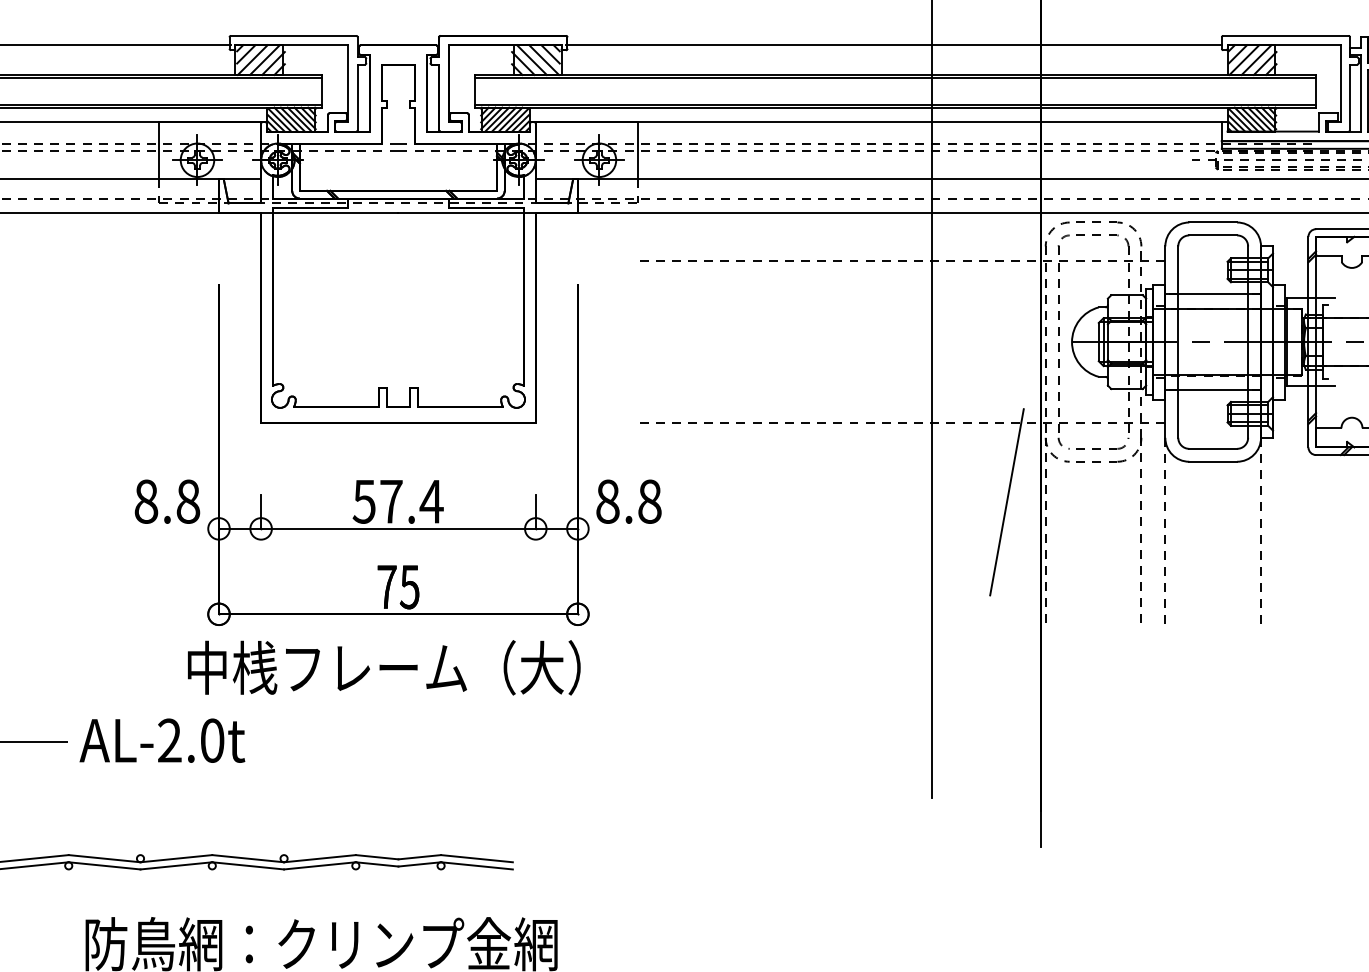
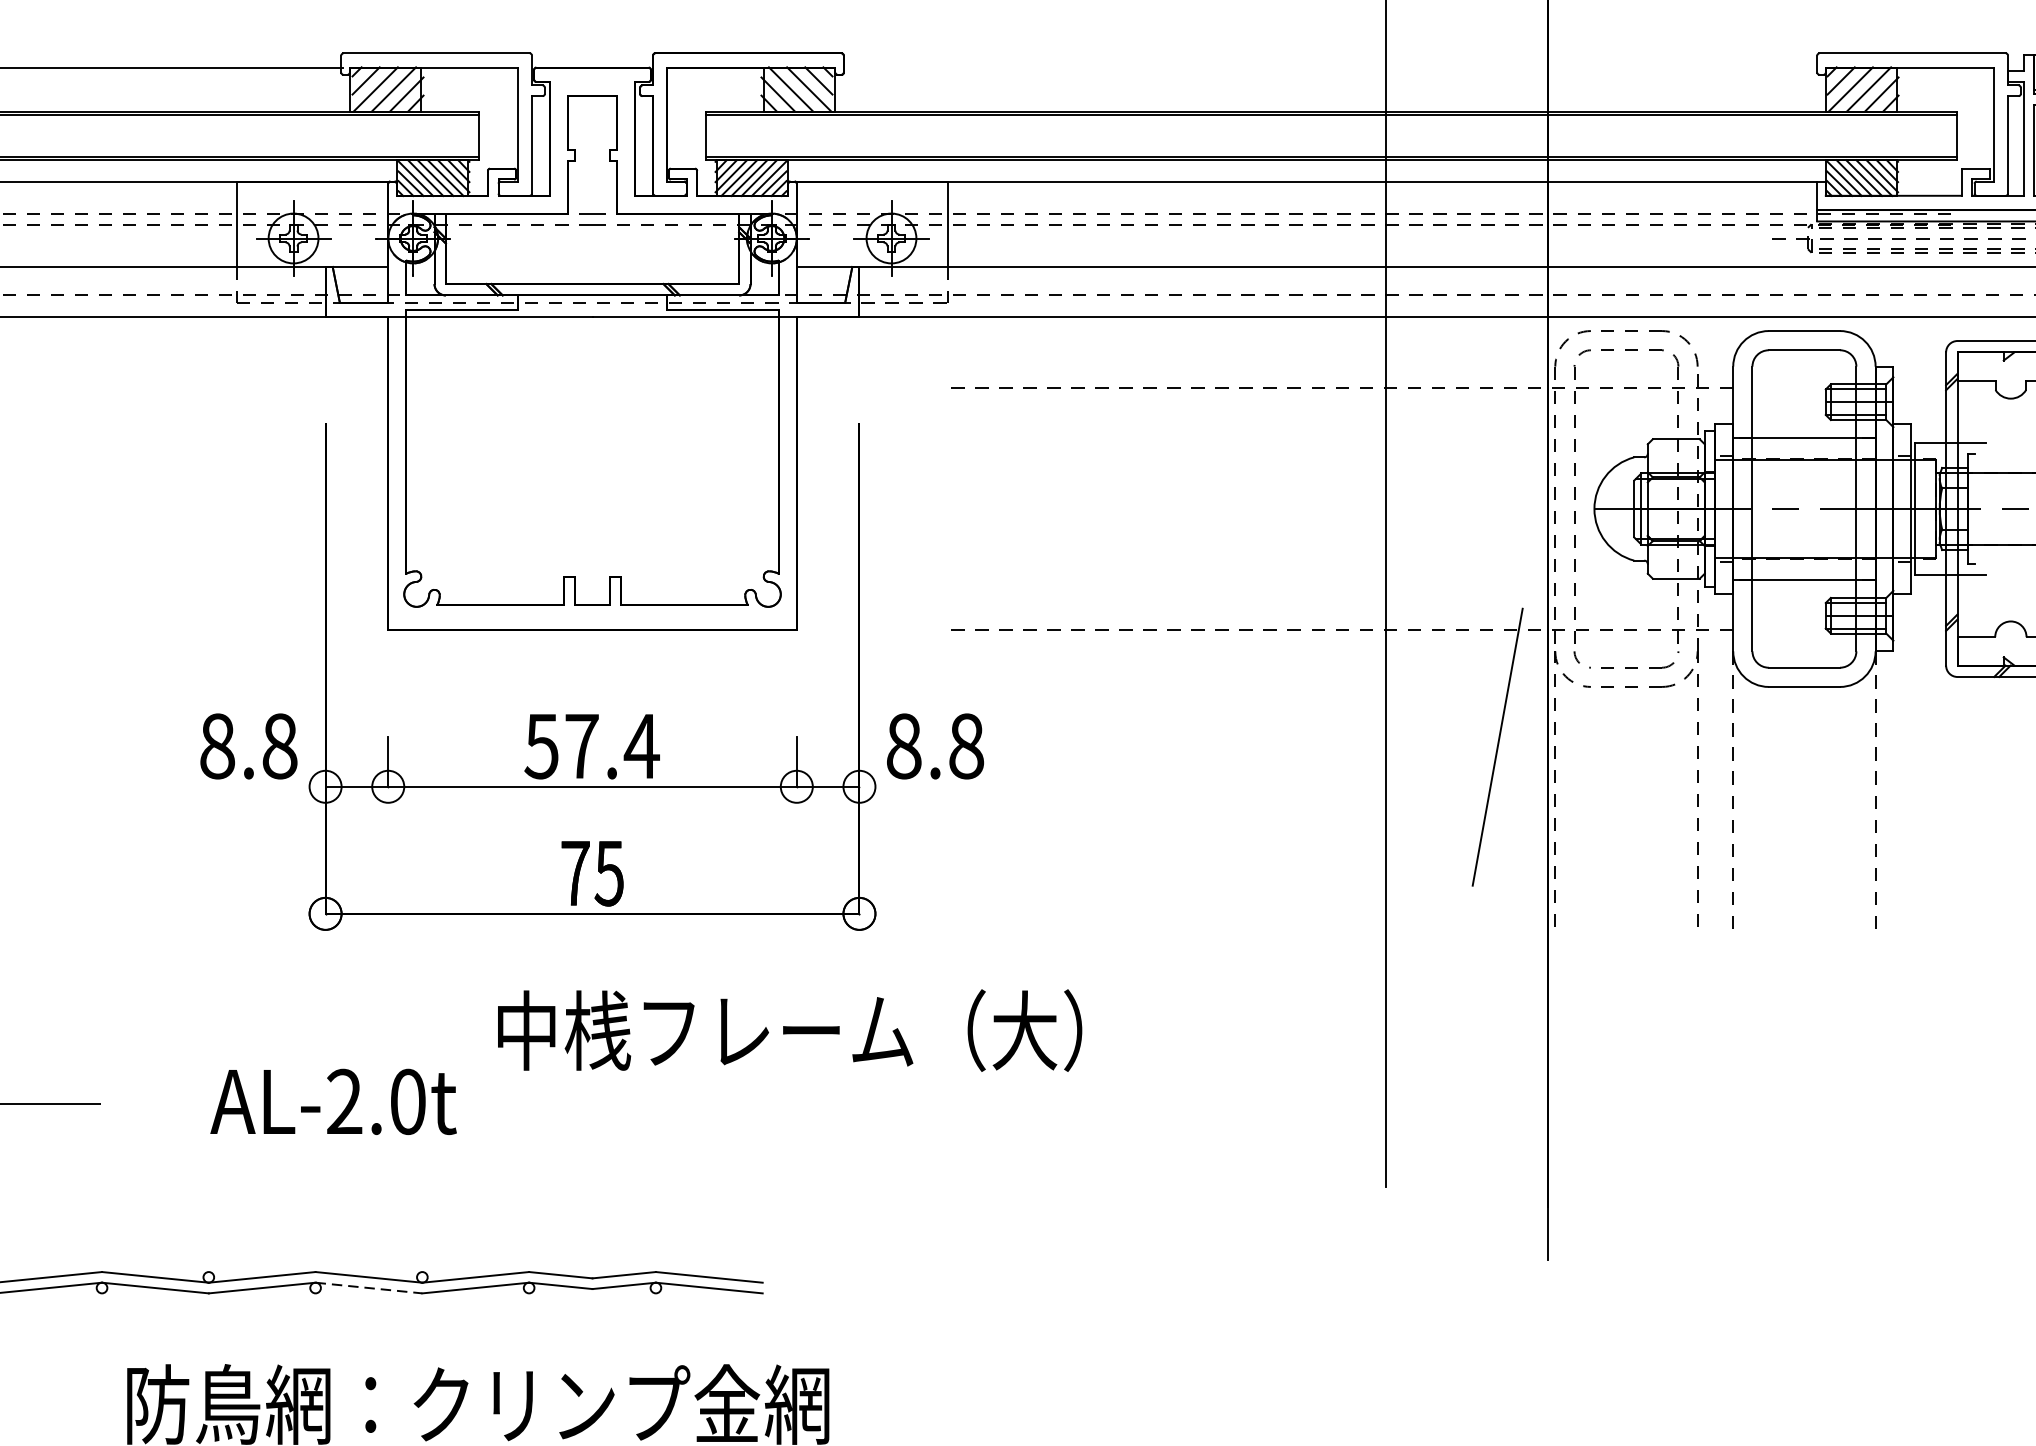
line: (893, 45) -> (1328, 67), removed
text: (384, 667) -> (790, 1030), moved
text: (162, 740) -> (333, 1101), moved
line: (248, 865) -> (369, 1287), solid -> dashed

